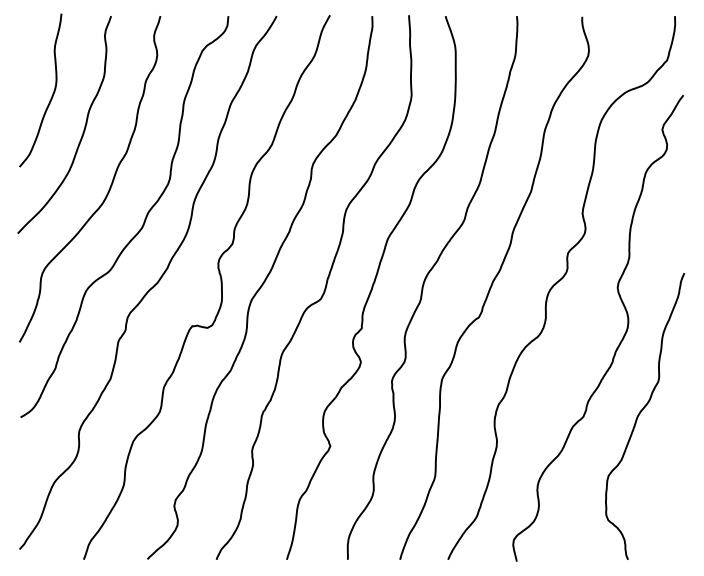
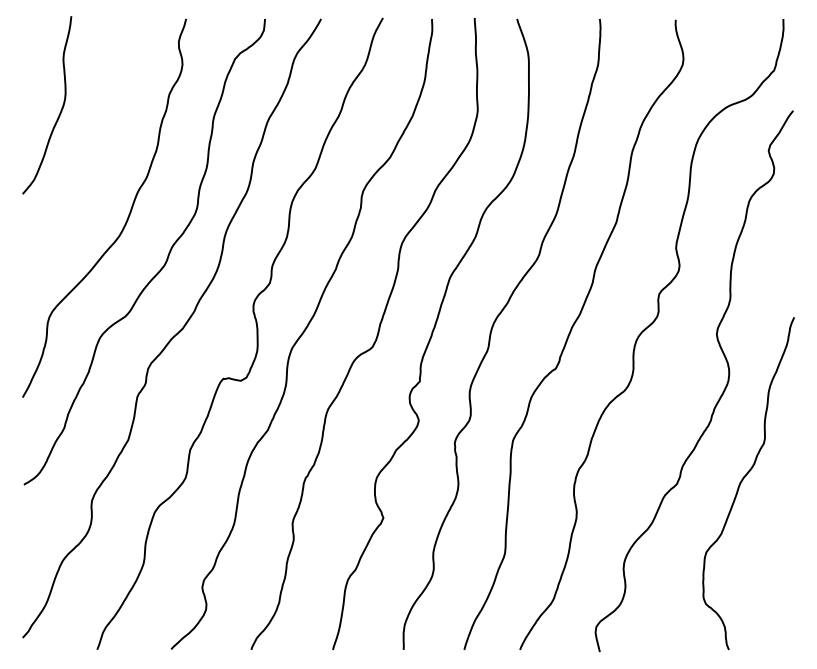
curve: (84, 127) -> (97, 148), removed

